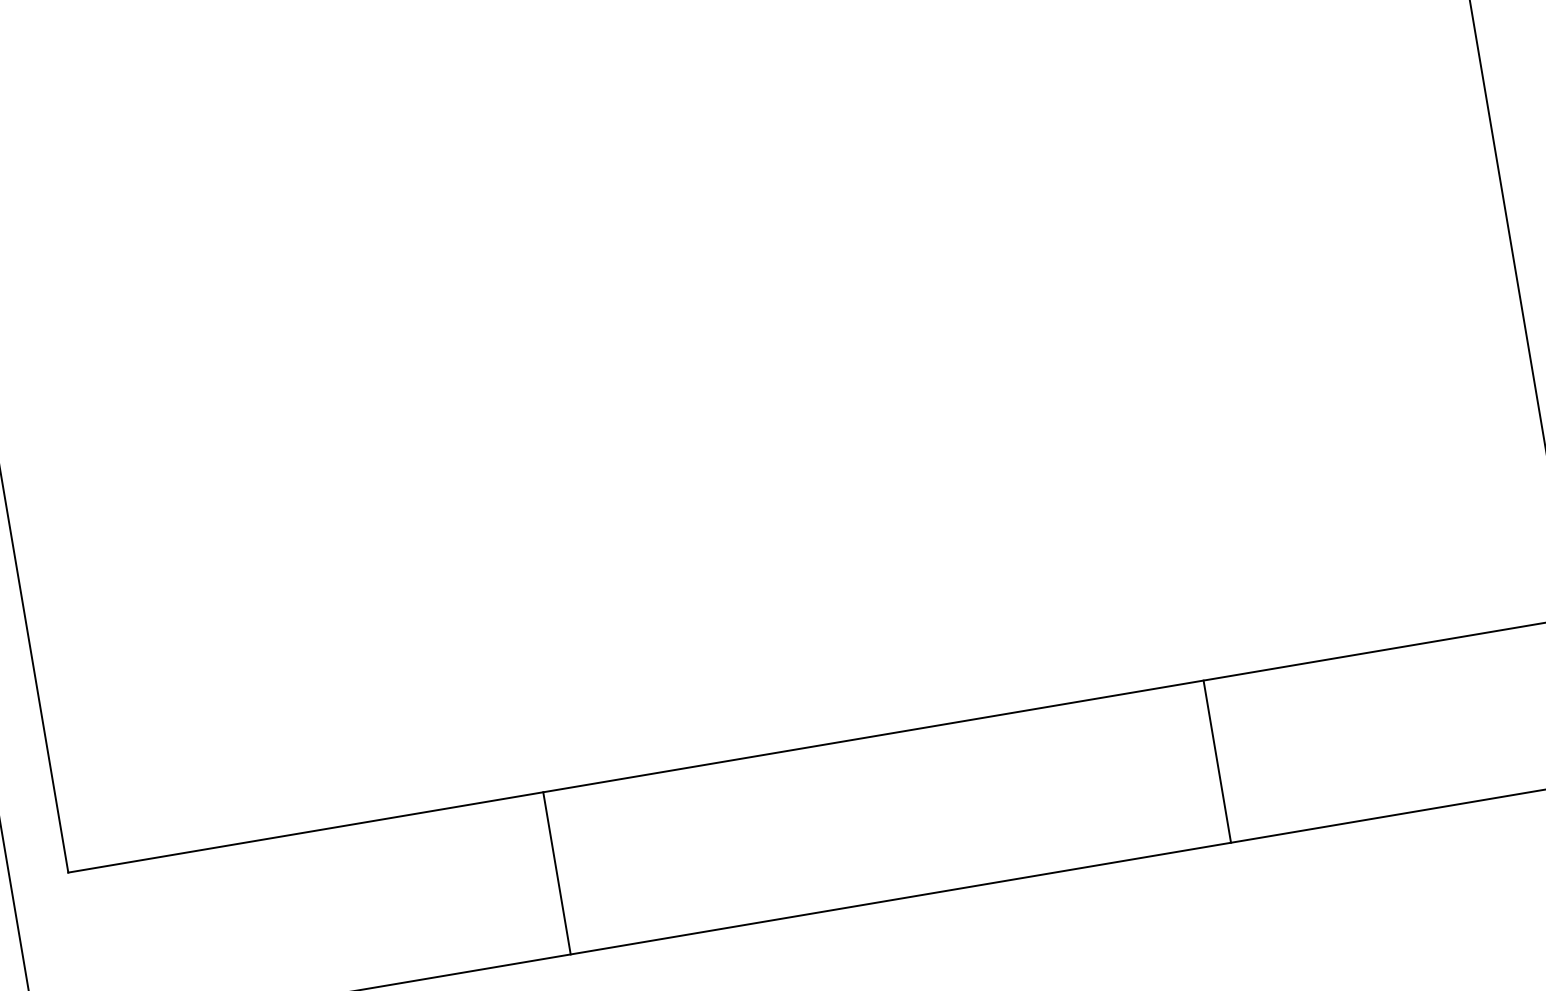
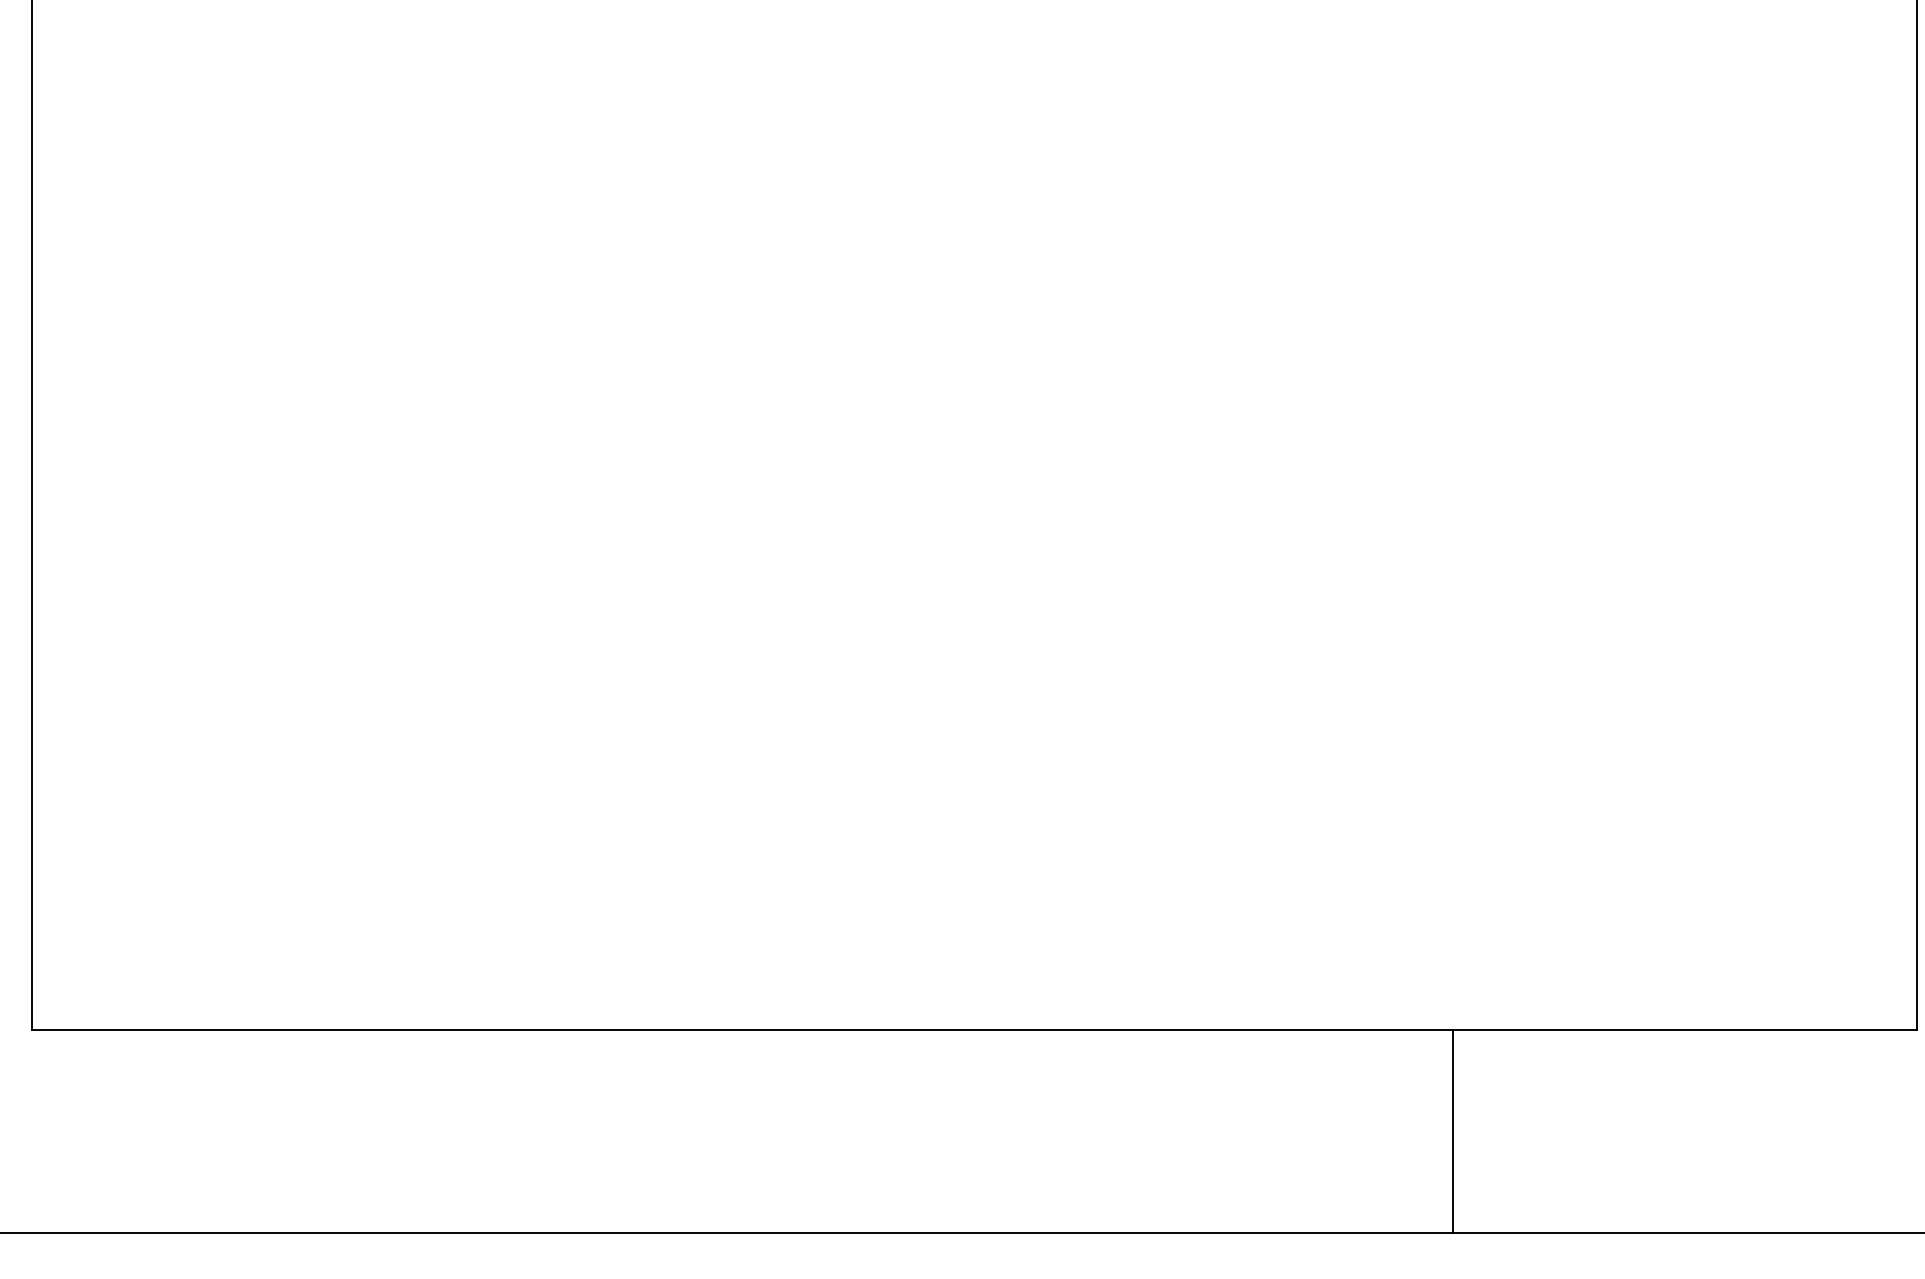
line: (556, 873) -> (626, 1131), removed

